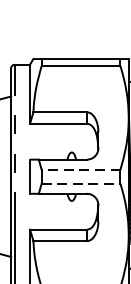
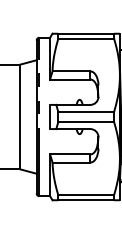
line: (81, 170) -> (86, 112), dashed -> solid
line: (81, 183) -> (86, 121), dashed -> solid

